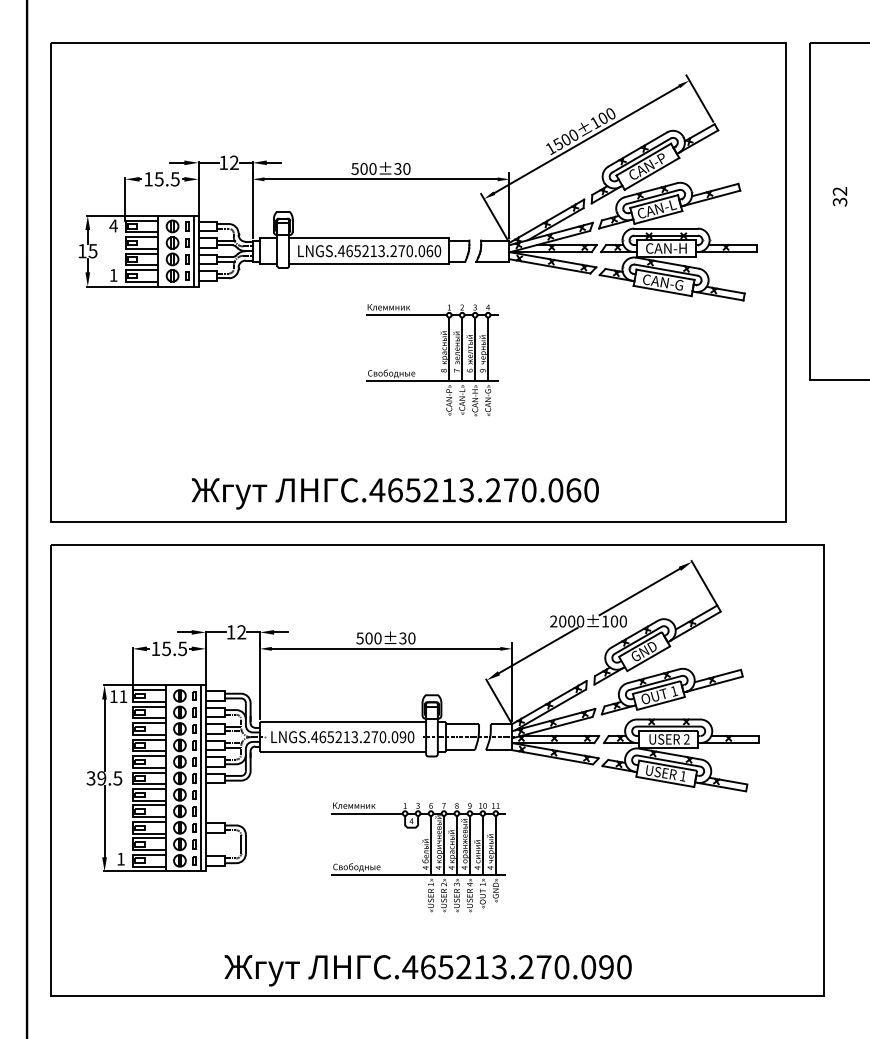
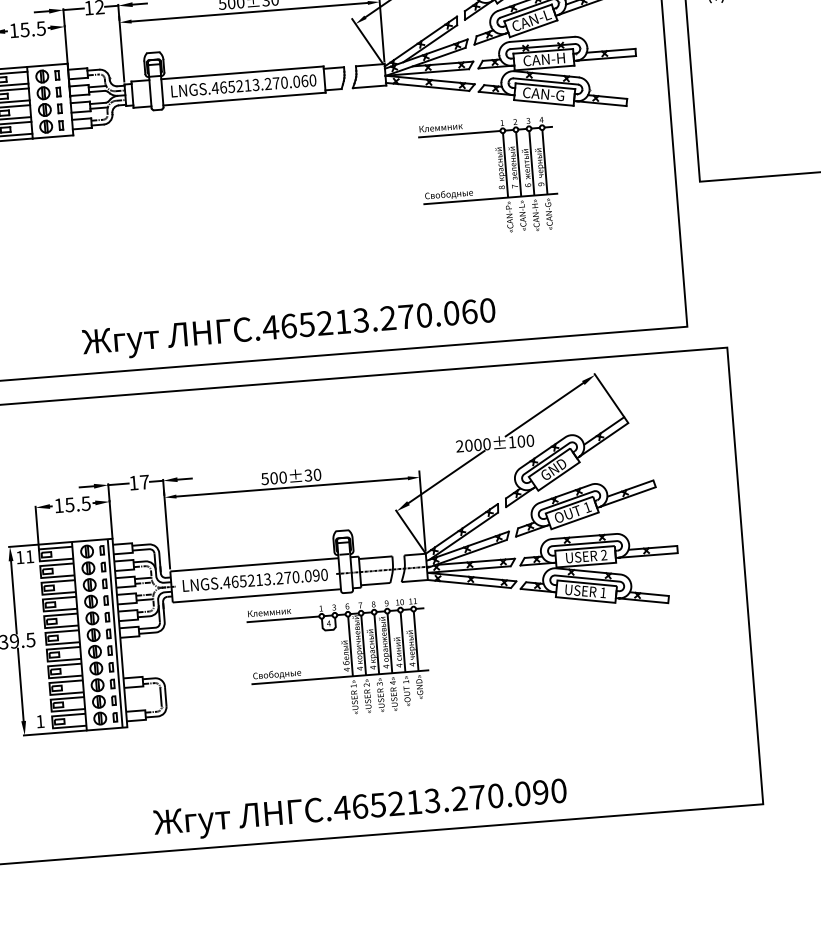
line: (193, 250) -> (65, 99), removed
part: (442, 360) -> (499, 177), moved
text: (241, 632) -> (144, 482), 12 -> 17
part: (418, 857) -> (338, 659), moved

